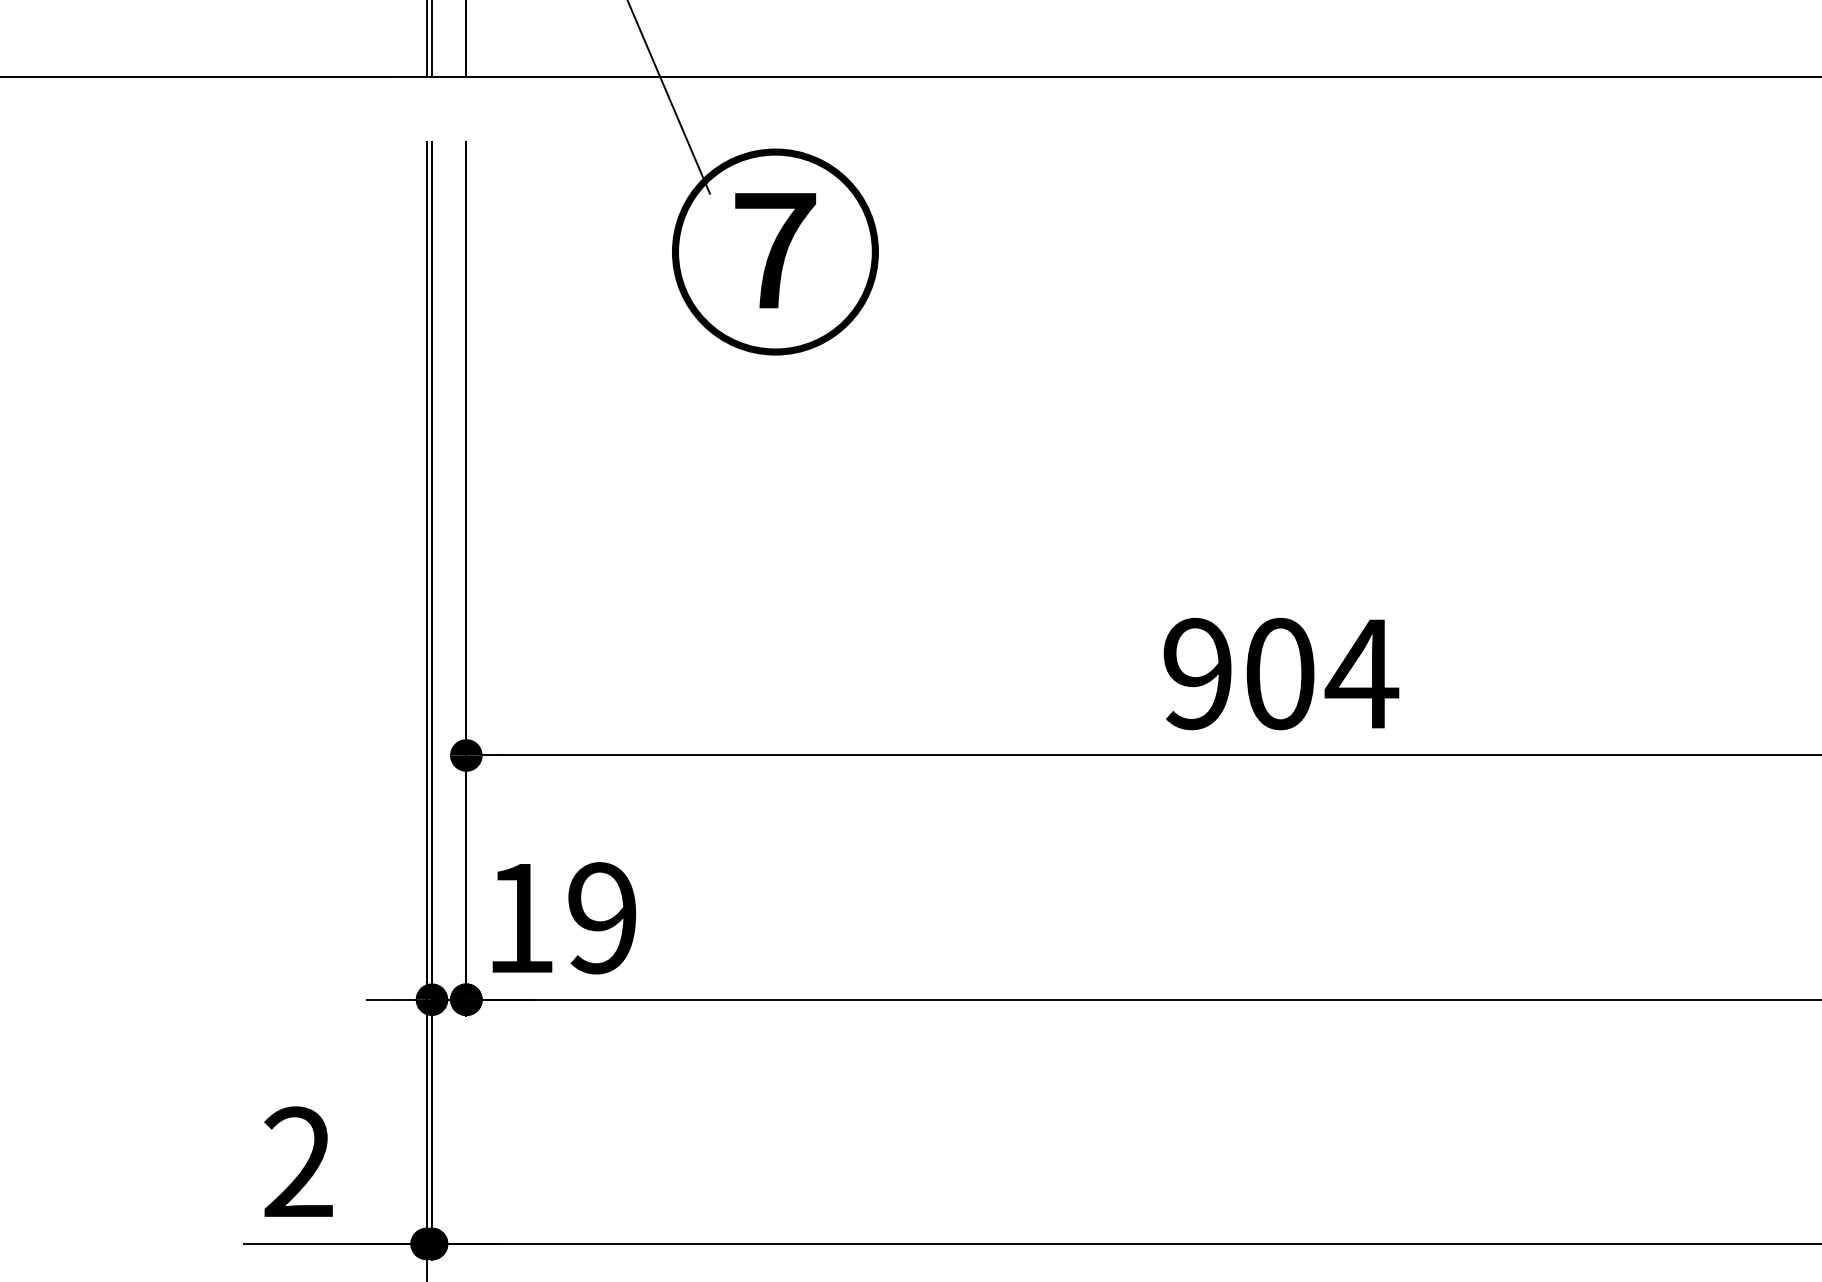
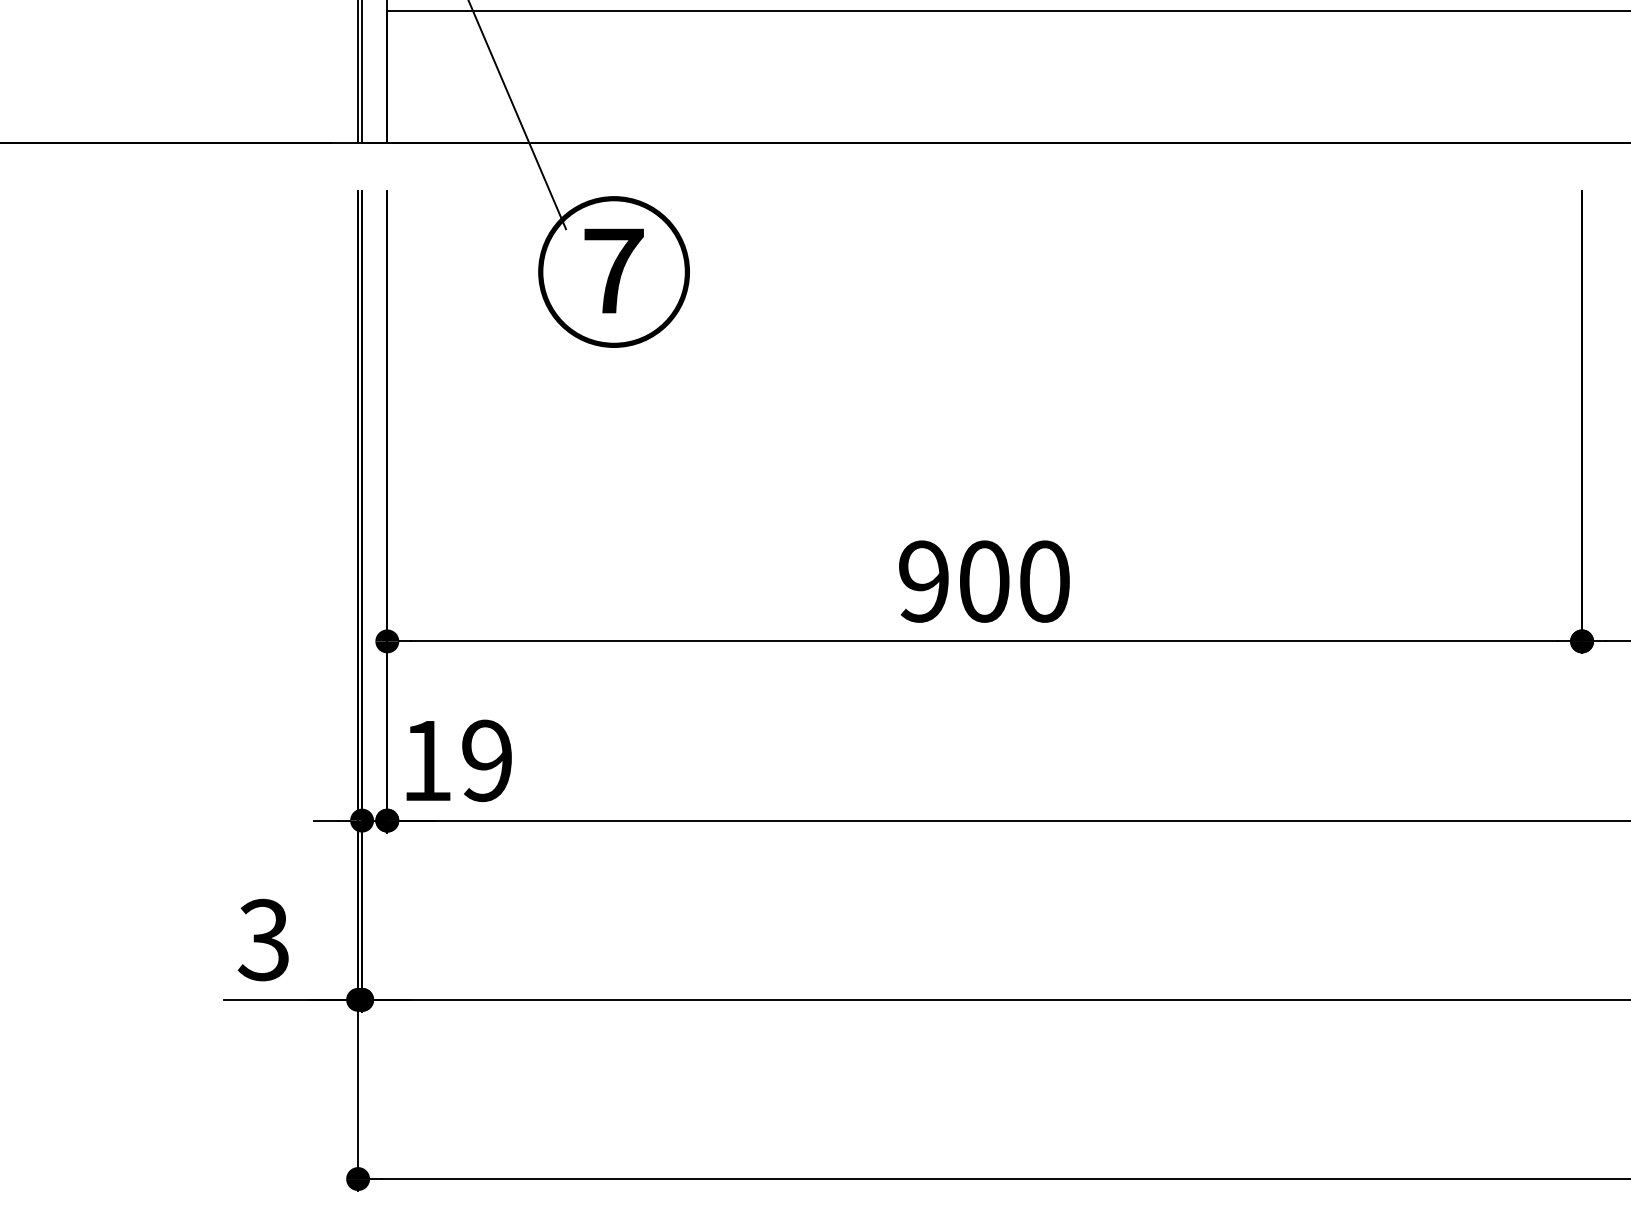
text: (1362, 673) -> (1044, 581), 904 -> 900
text: (297, 1163) -> (263, 940), 2 -> 3

